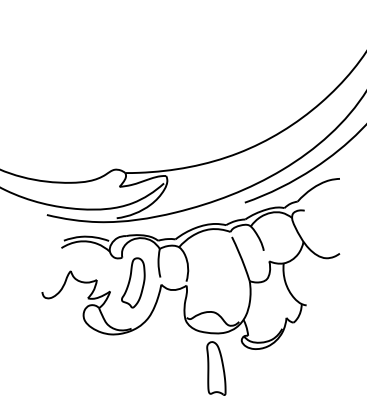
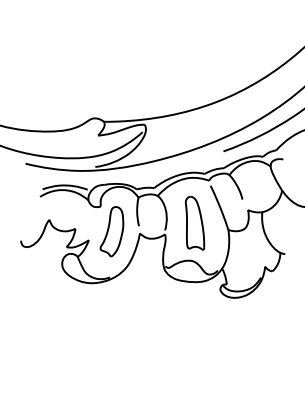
part: (216, 368) -> (195, 223), moved

